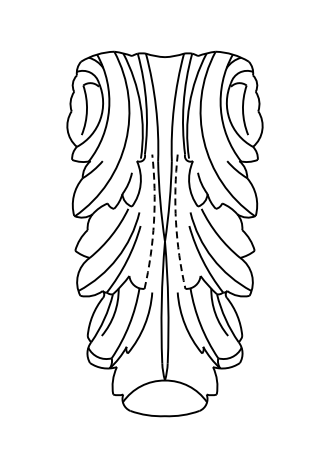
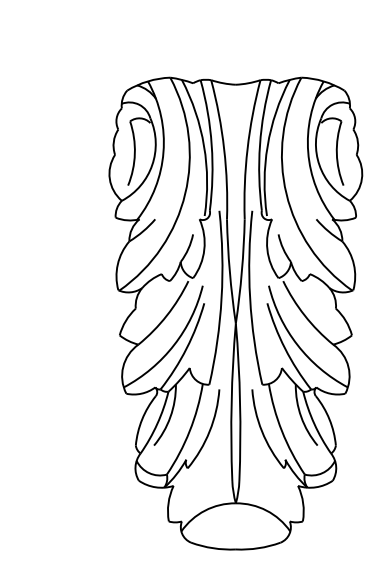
arc: (153, 222) -> (220, 298), dashed -> solid
arc: (176, 222) -> (250, 298), dashed -> solid

